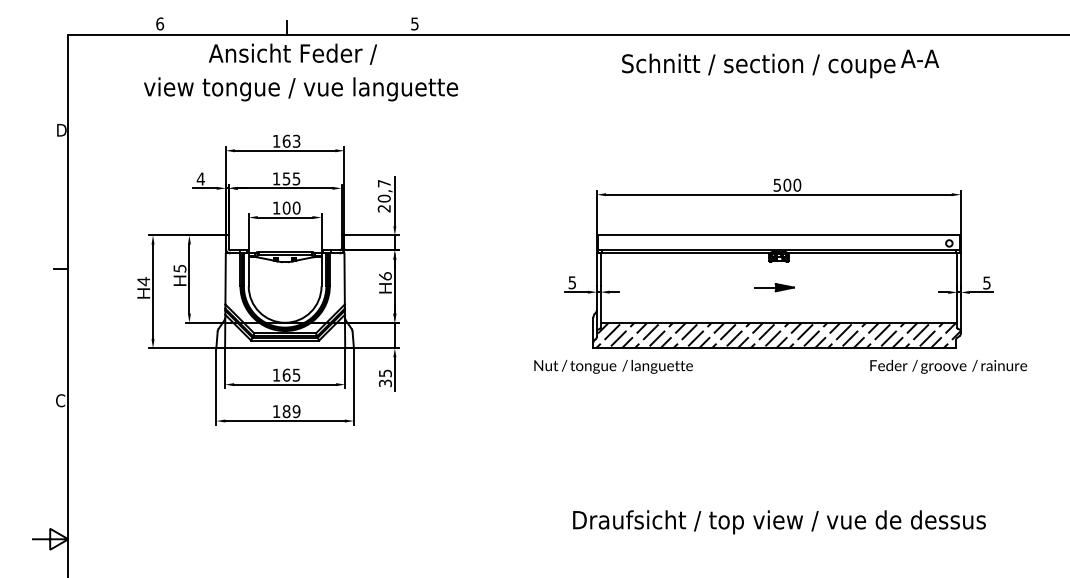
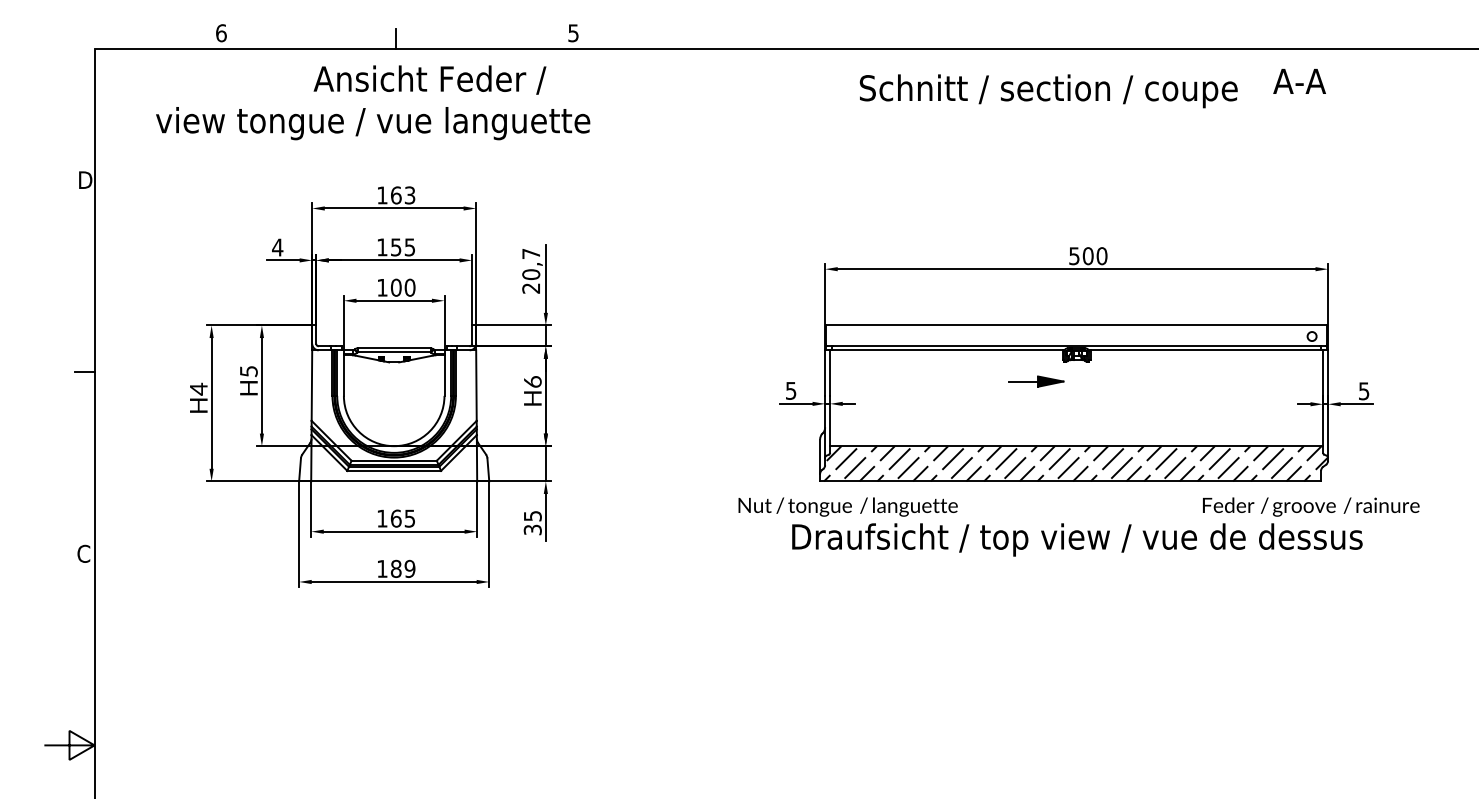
text: (292, 53) -> (429, 79), moved
text: (919, 58) -> (1299, 81), moved
text: (301, 89) -> (373, 123), moved
part: (774, 287) -> (1036, 381), moved
text: (779, 521) -> (1077, 539), moved

